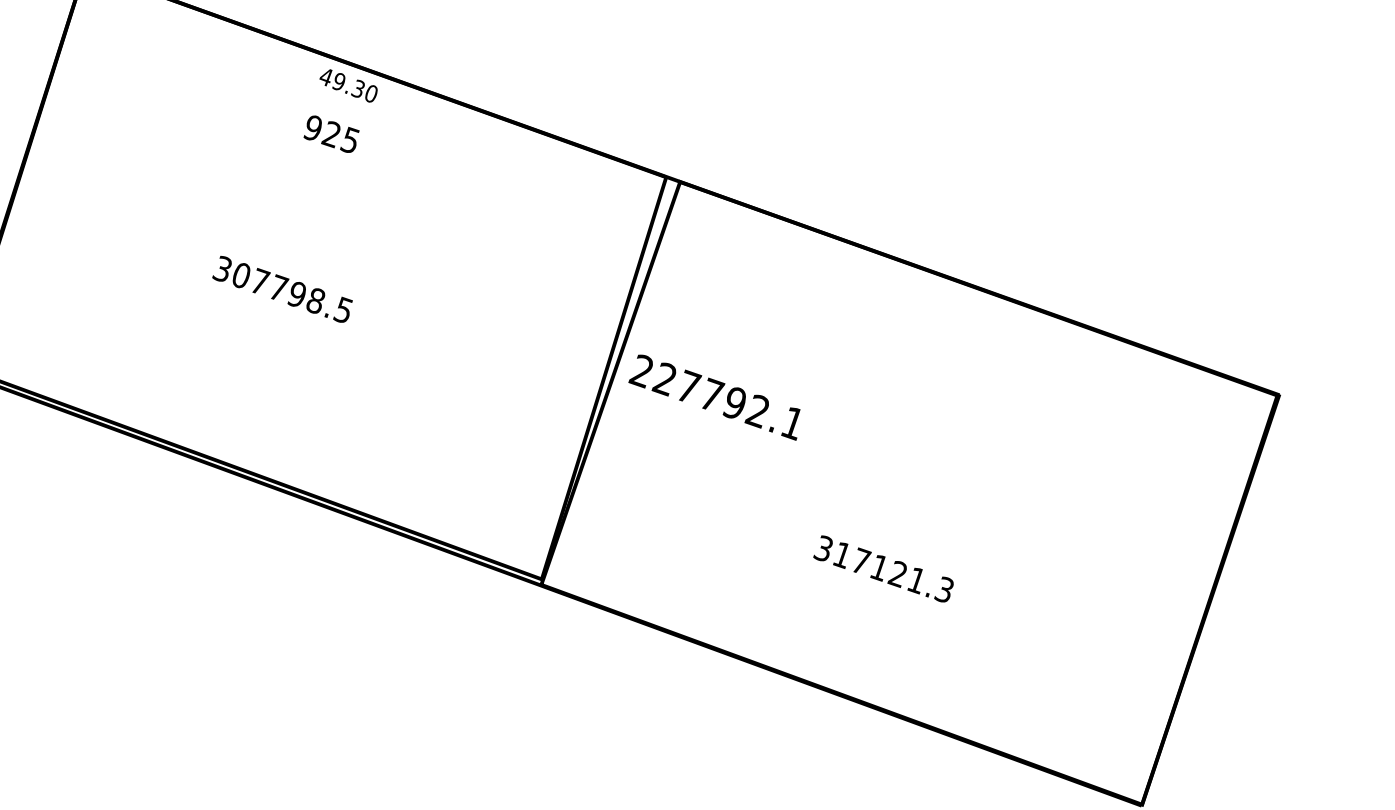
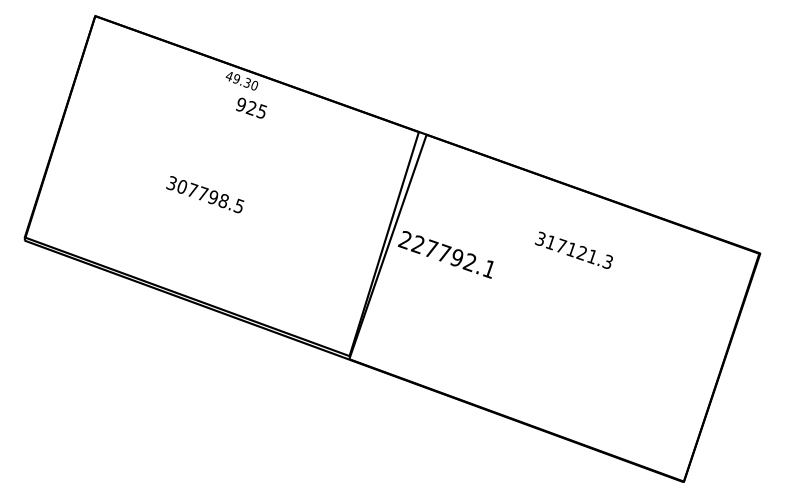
text: (331, 133) -> (251, 107), moved
text: (882, 567) -> (573, 249), moved

